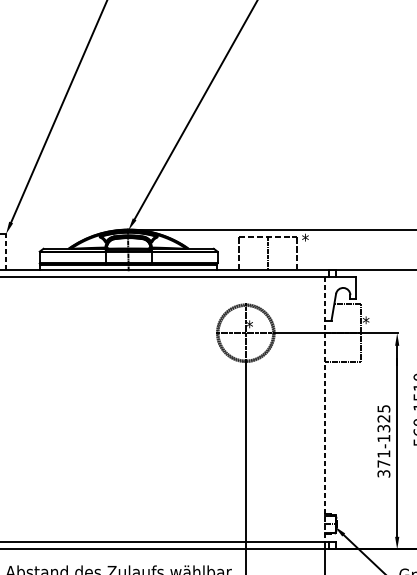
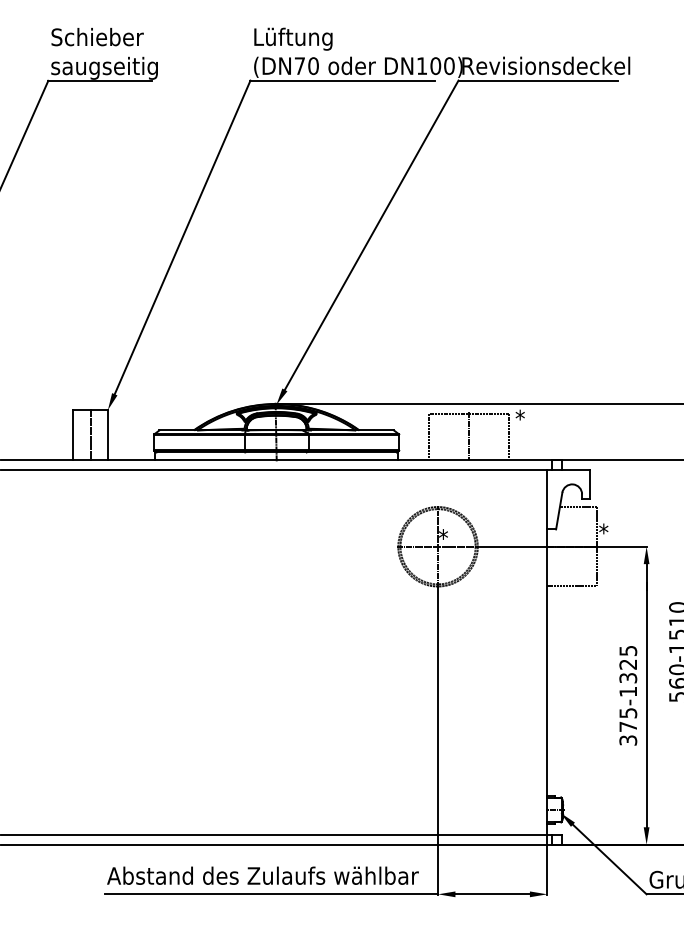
line: (5, 252) -> (107, 435), dashed -> solid
line: (325, 409) -> (547, 652), dashed -> solid
text: (384, 454) -> (628, 713), 371-1325 -> 375-1325

